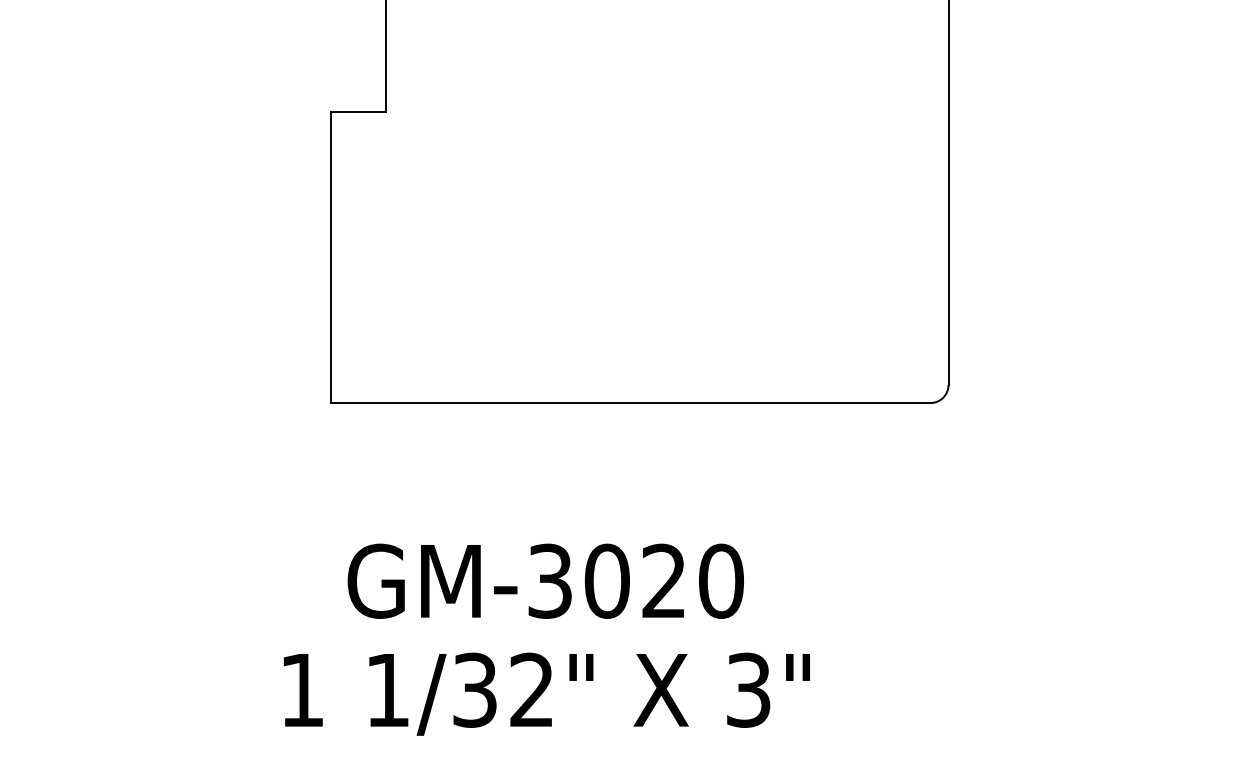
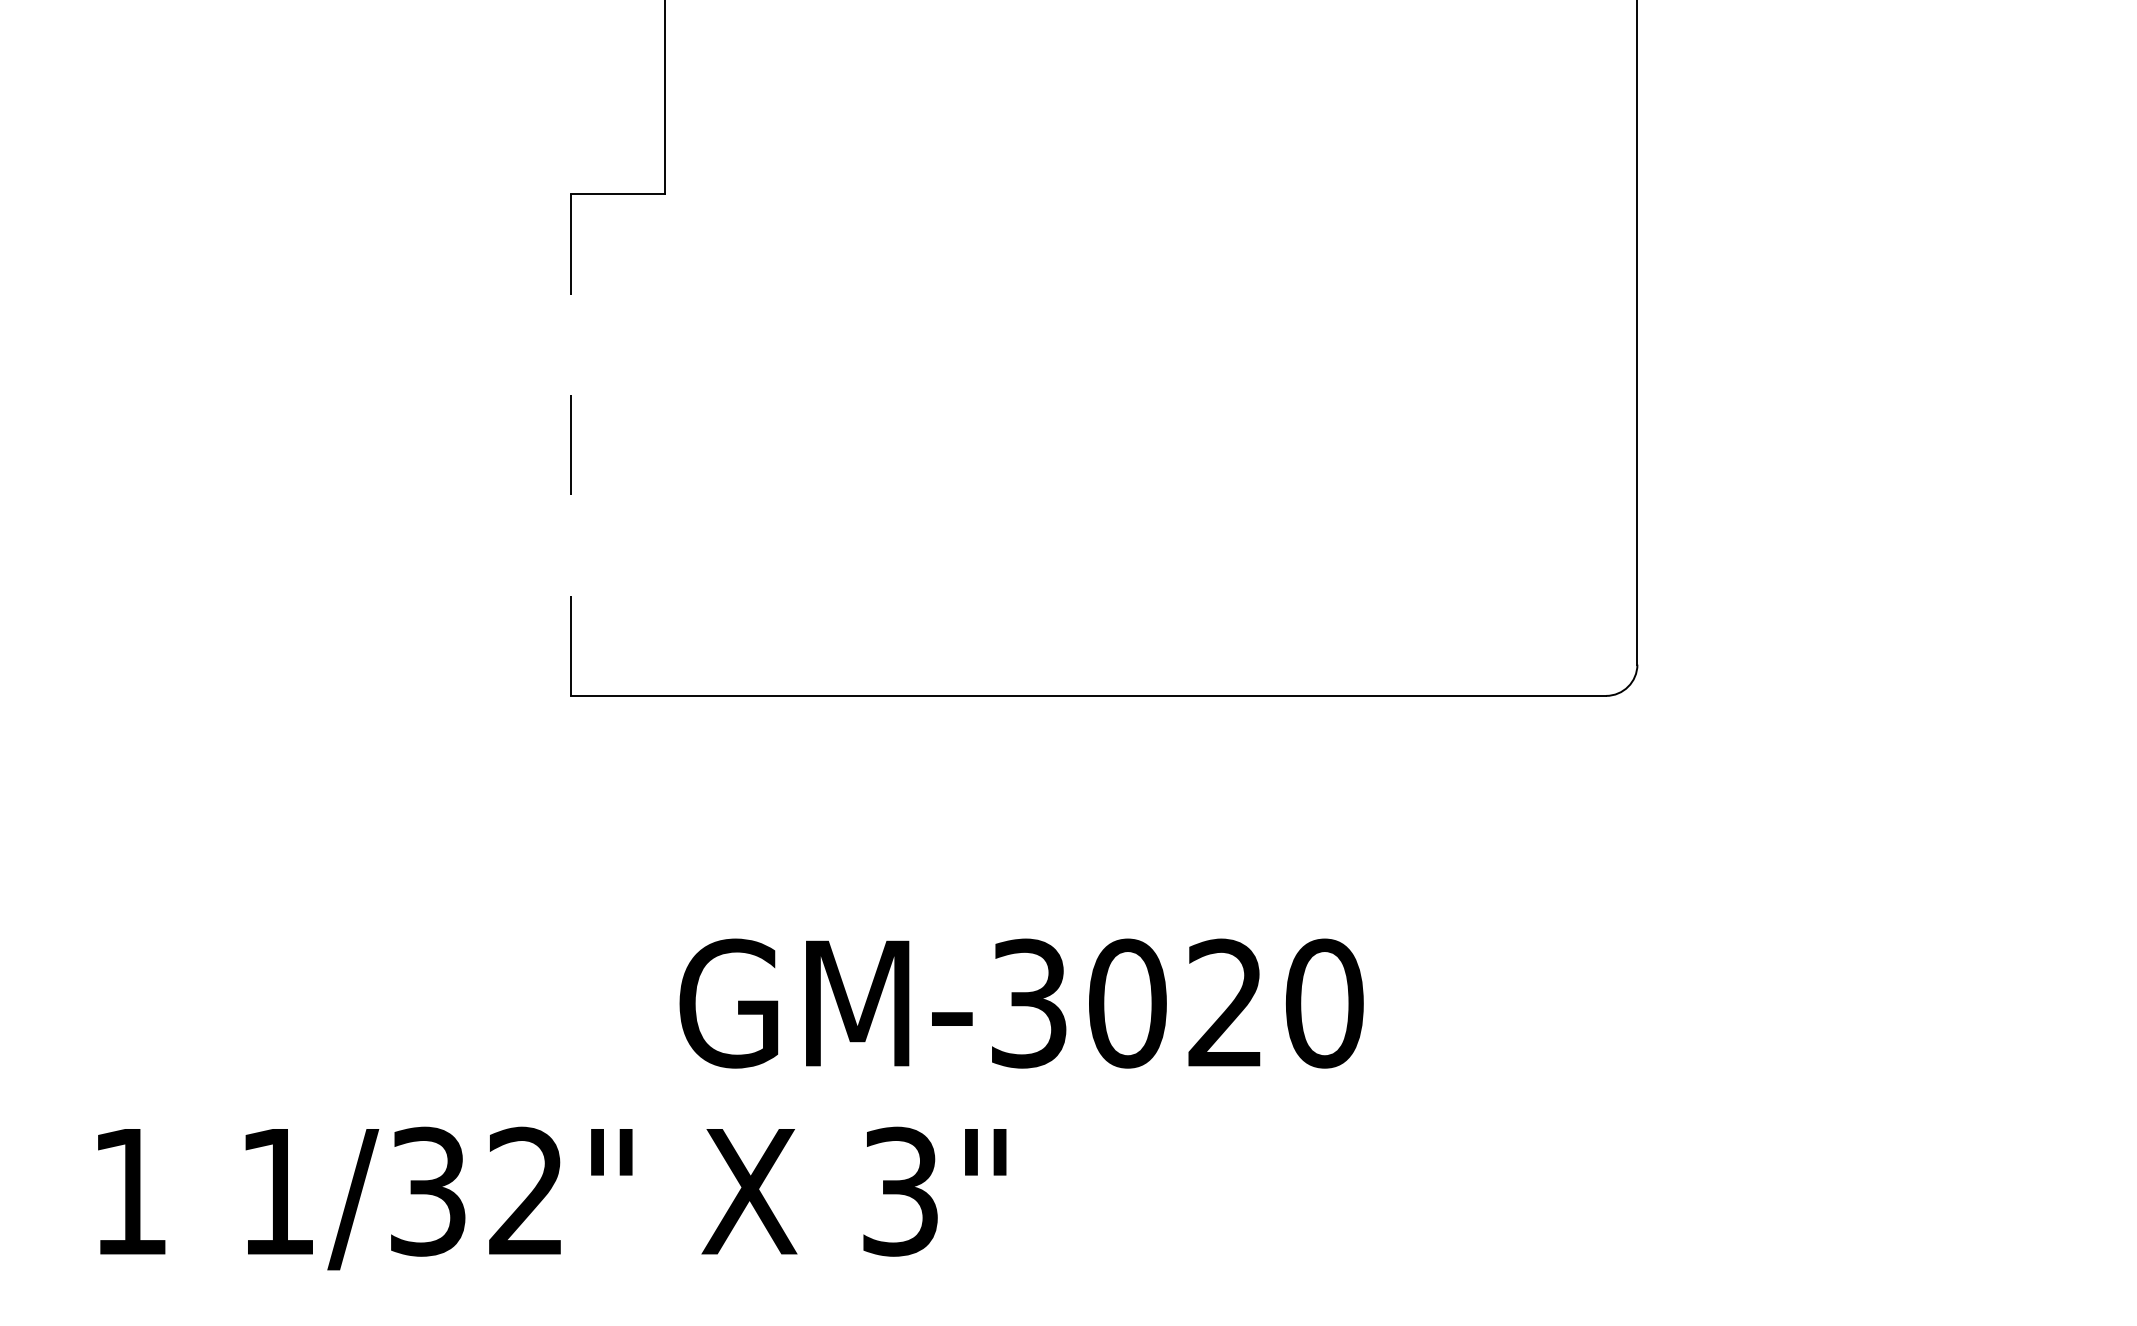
line: (330, 258) -> (570, 446), solid -> dashed
text: (545, 580) -> (1021, 1002), moved
text: (546, 693) -> (551, 1197), moved

